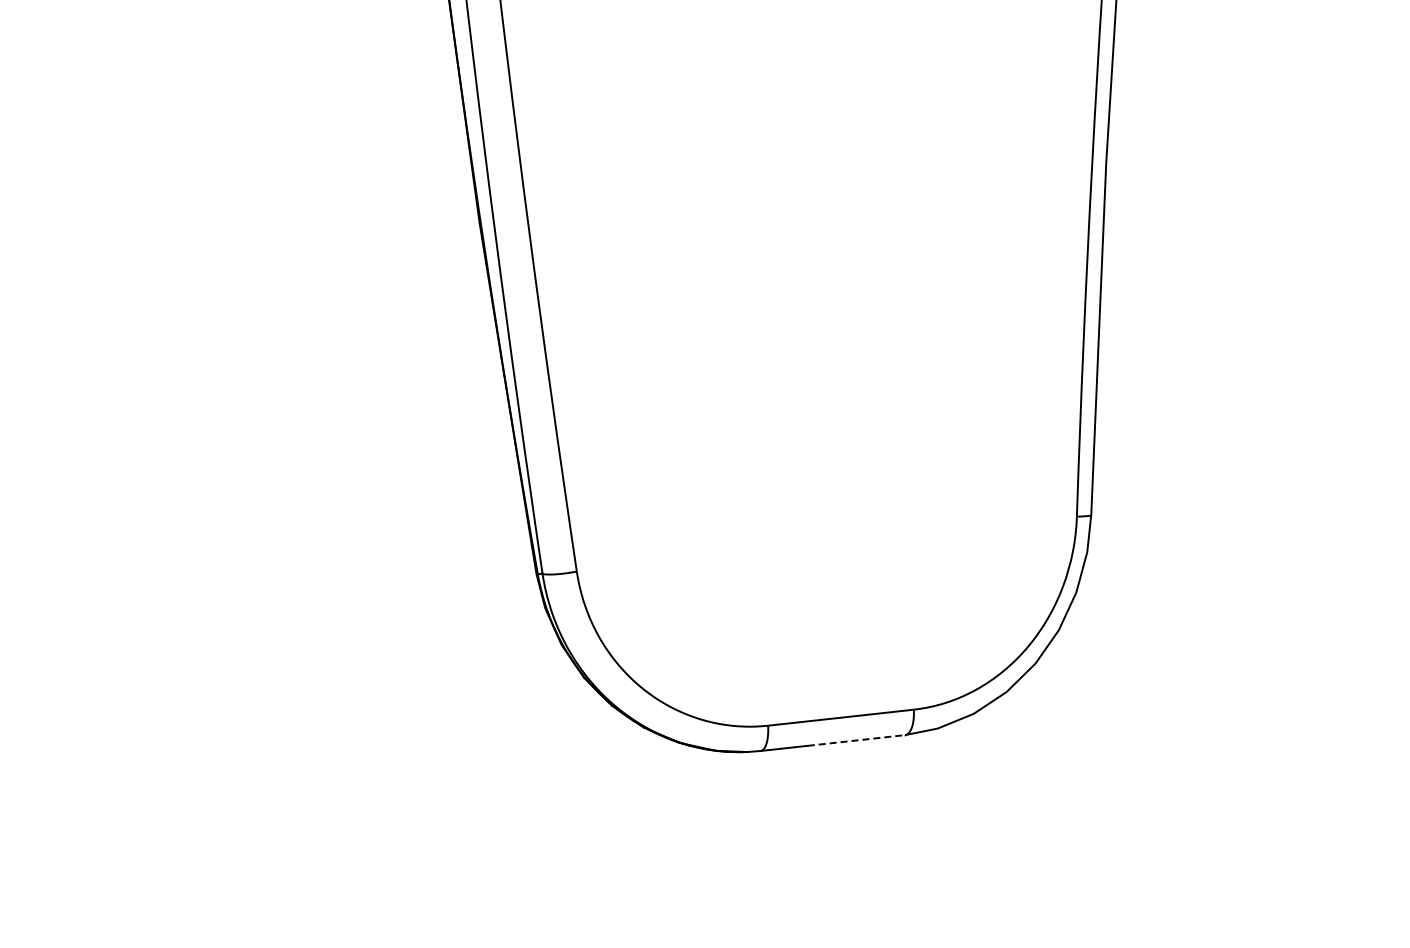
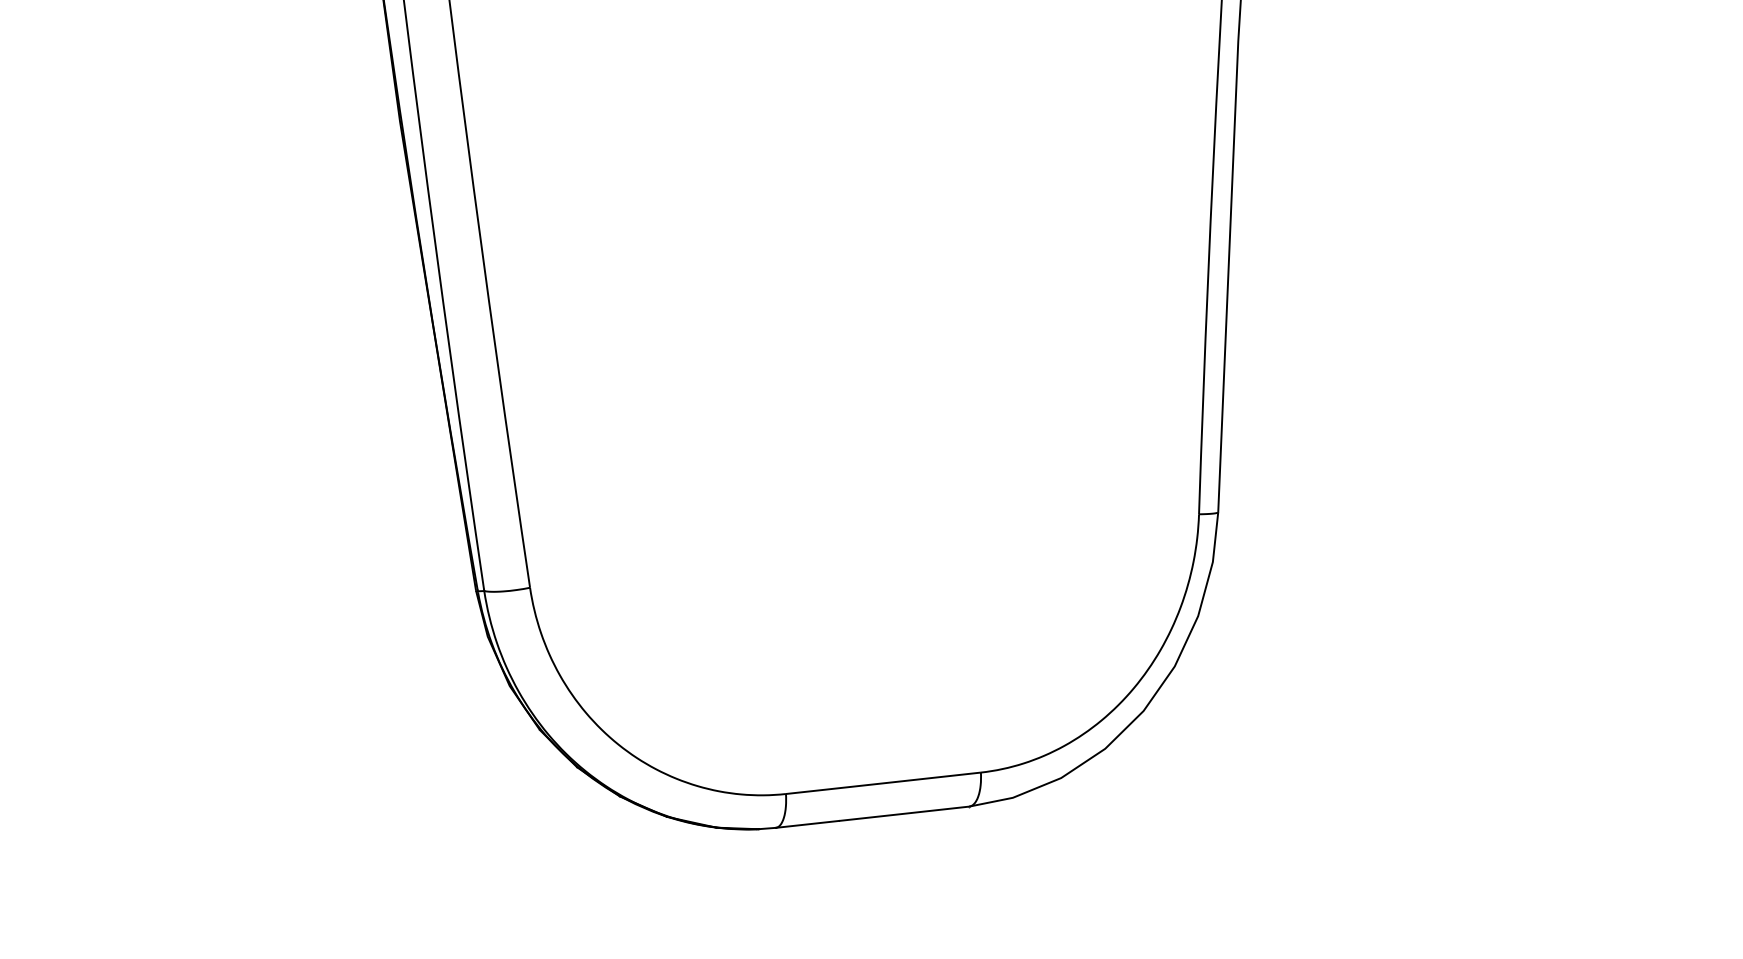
line: (856, 740) -> (904, 813), dashed -> solid

